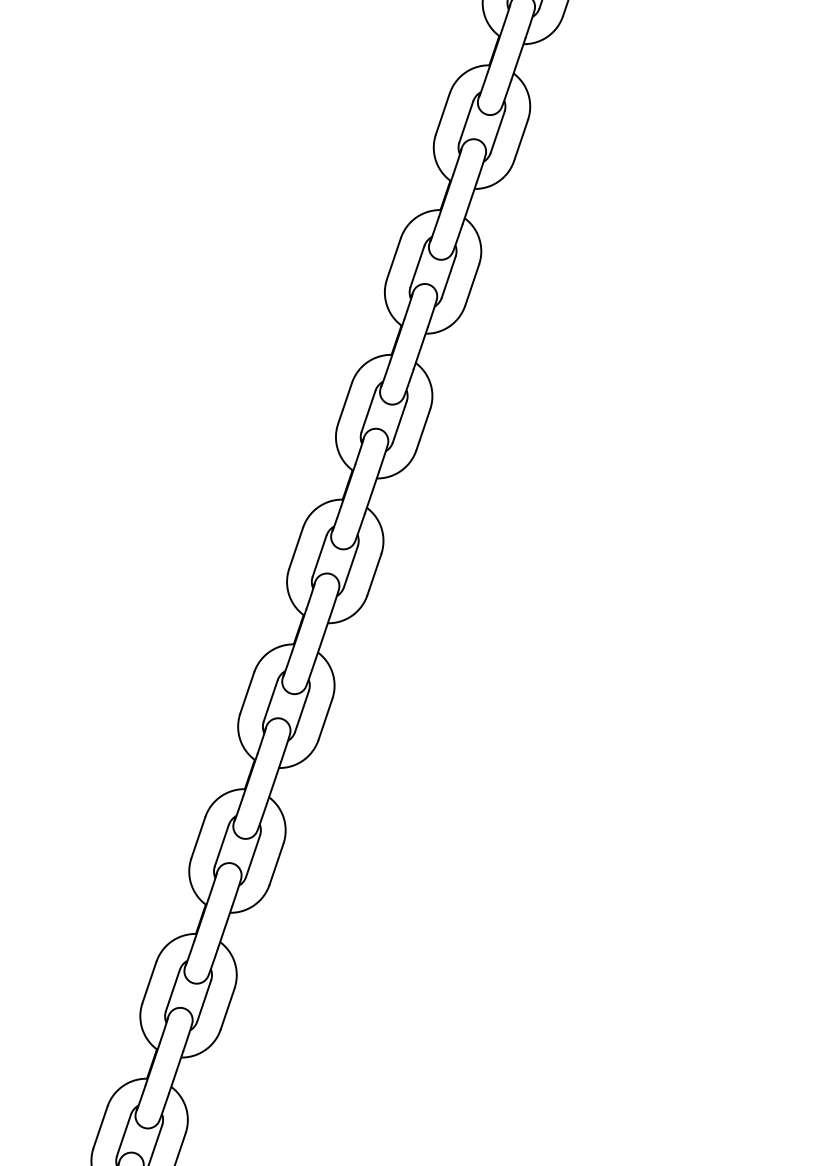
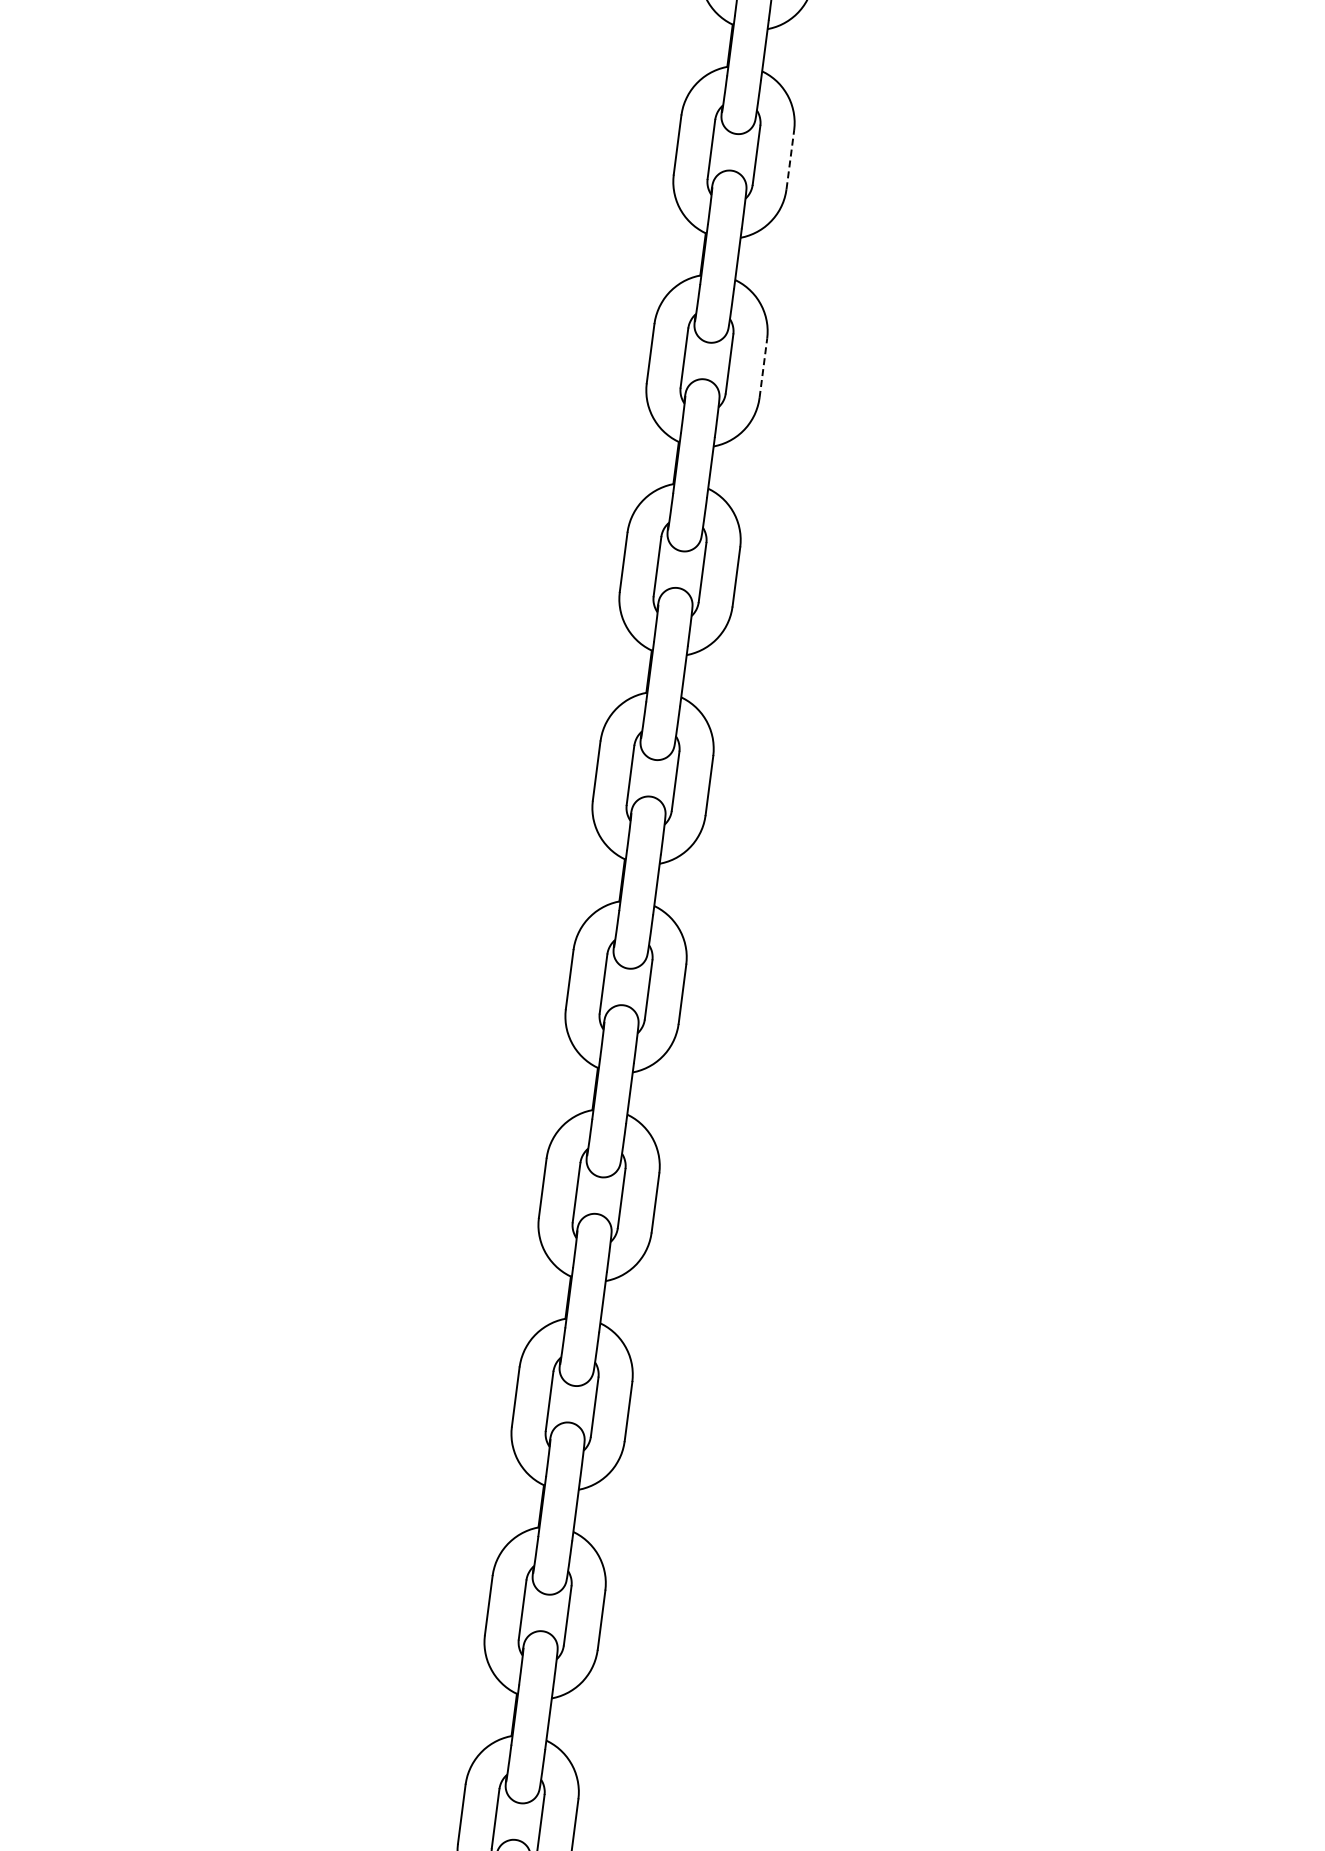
line: (521, 140) -> (790, 159), solid -> dashed
line: (472, 285) -> (763, 368), solid -> dashed

